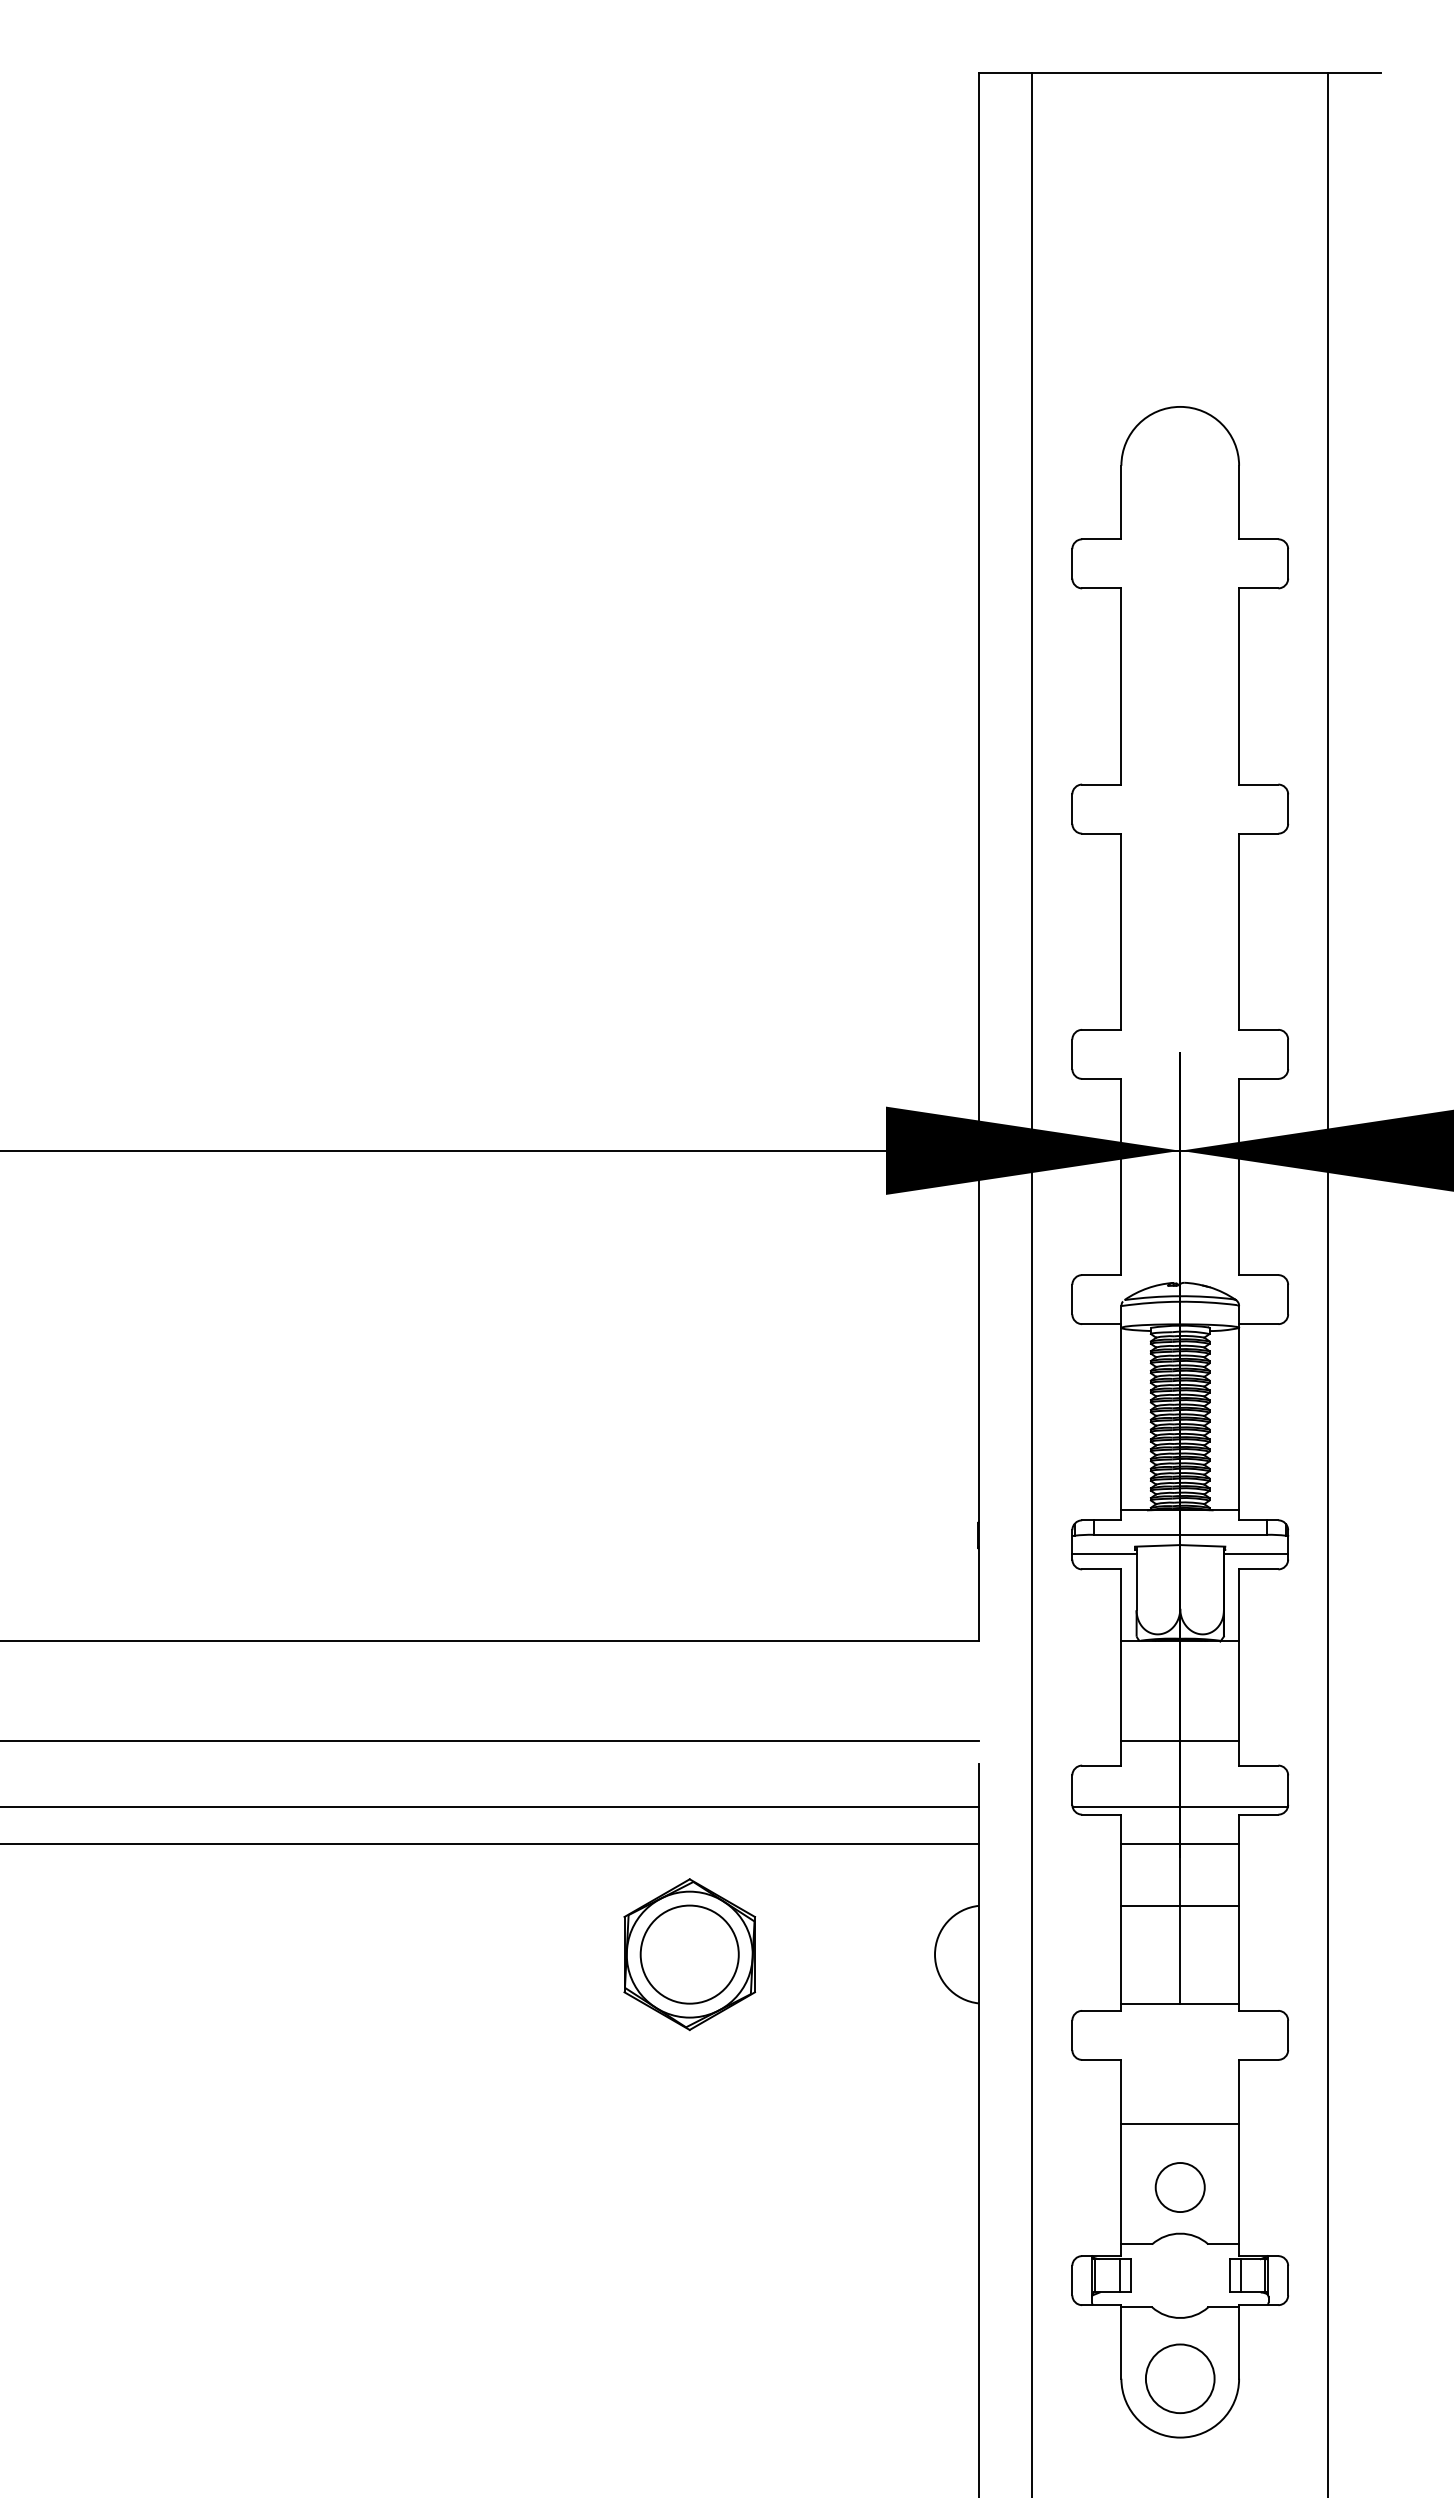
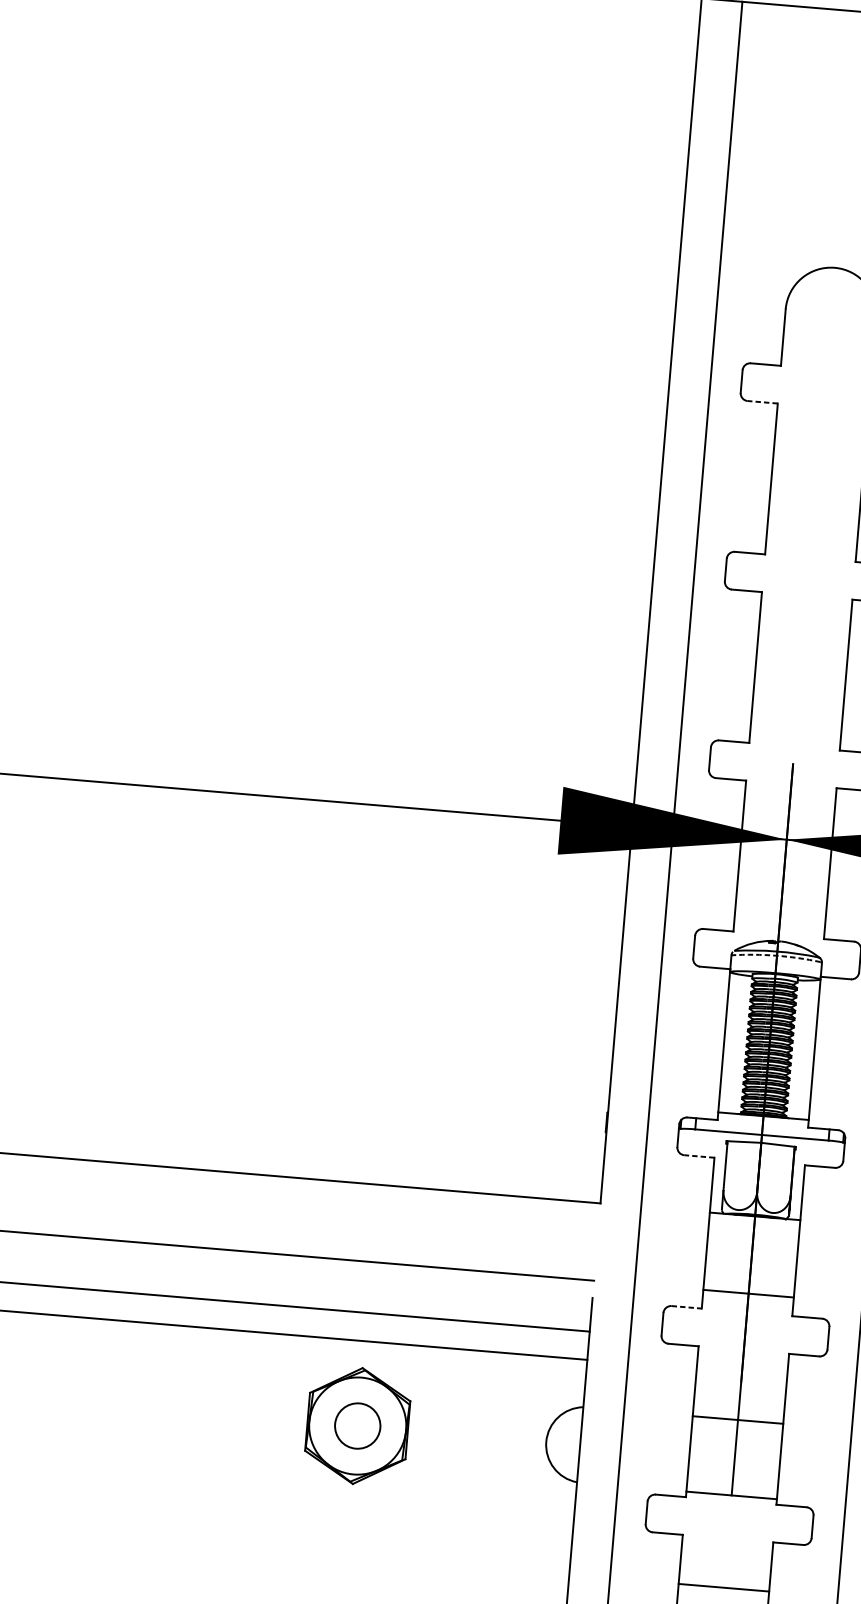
line: (1101, 588) -> (762, 402), solid -> dashed
arc: (1179, 1301) -> (776, 955), solid -> dashed
line: (1104, 1554) -> (702, 1145), removed
line: (1255, 1554) -> (818, 1154), removed
line: (1101, 1569) -> (699, 1156), solid -> dashed
line: (1101, 1765) -> (686, 1307), solid -> dashed
line: (1179, 1807) -> (743, 1344), removed
line: (1180, 1844) -> (742, 1373), removed
circle: (689, 1954) -> (357, 1425), size x0.6

